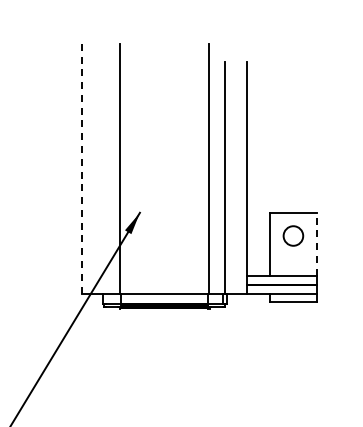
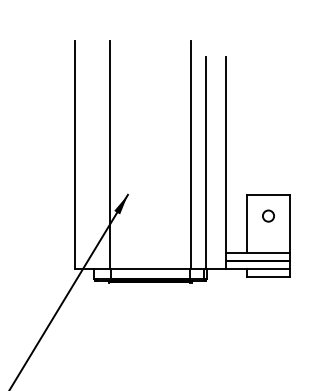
line: (81, 168) -> (74, 154), dashed -> solid
circle: (293, 235) -> (268, 215), size x0.62
line: (316, 243) -> (289, 222), dashed -> solid

